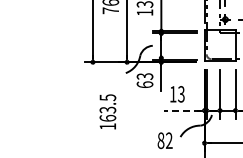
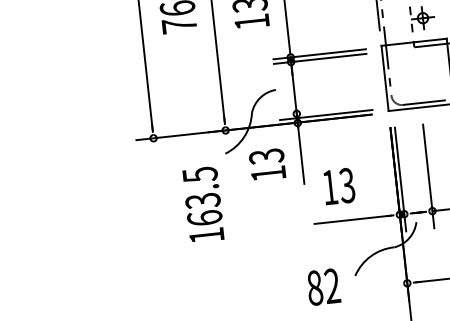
text: (144, 84) -> (267, 173), 63 -> 13
line: (181, 110) -> (351, 219), dashed -> solid
text: (107, 111) -> (202, 203), moved

